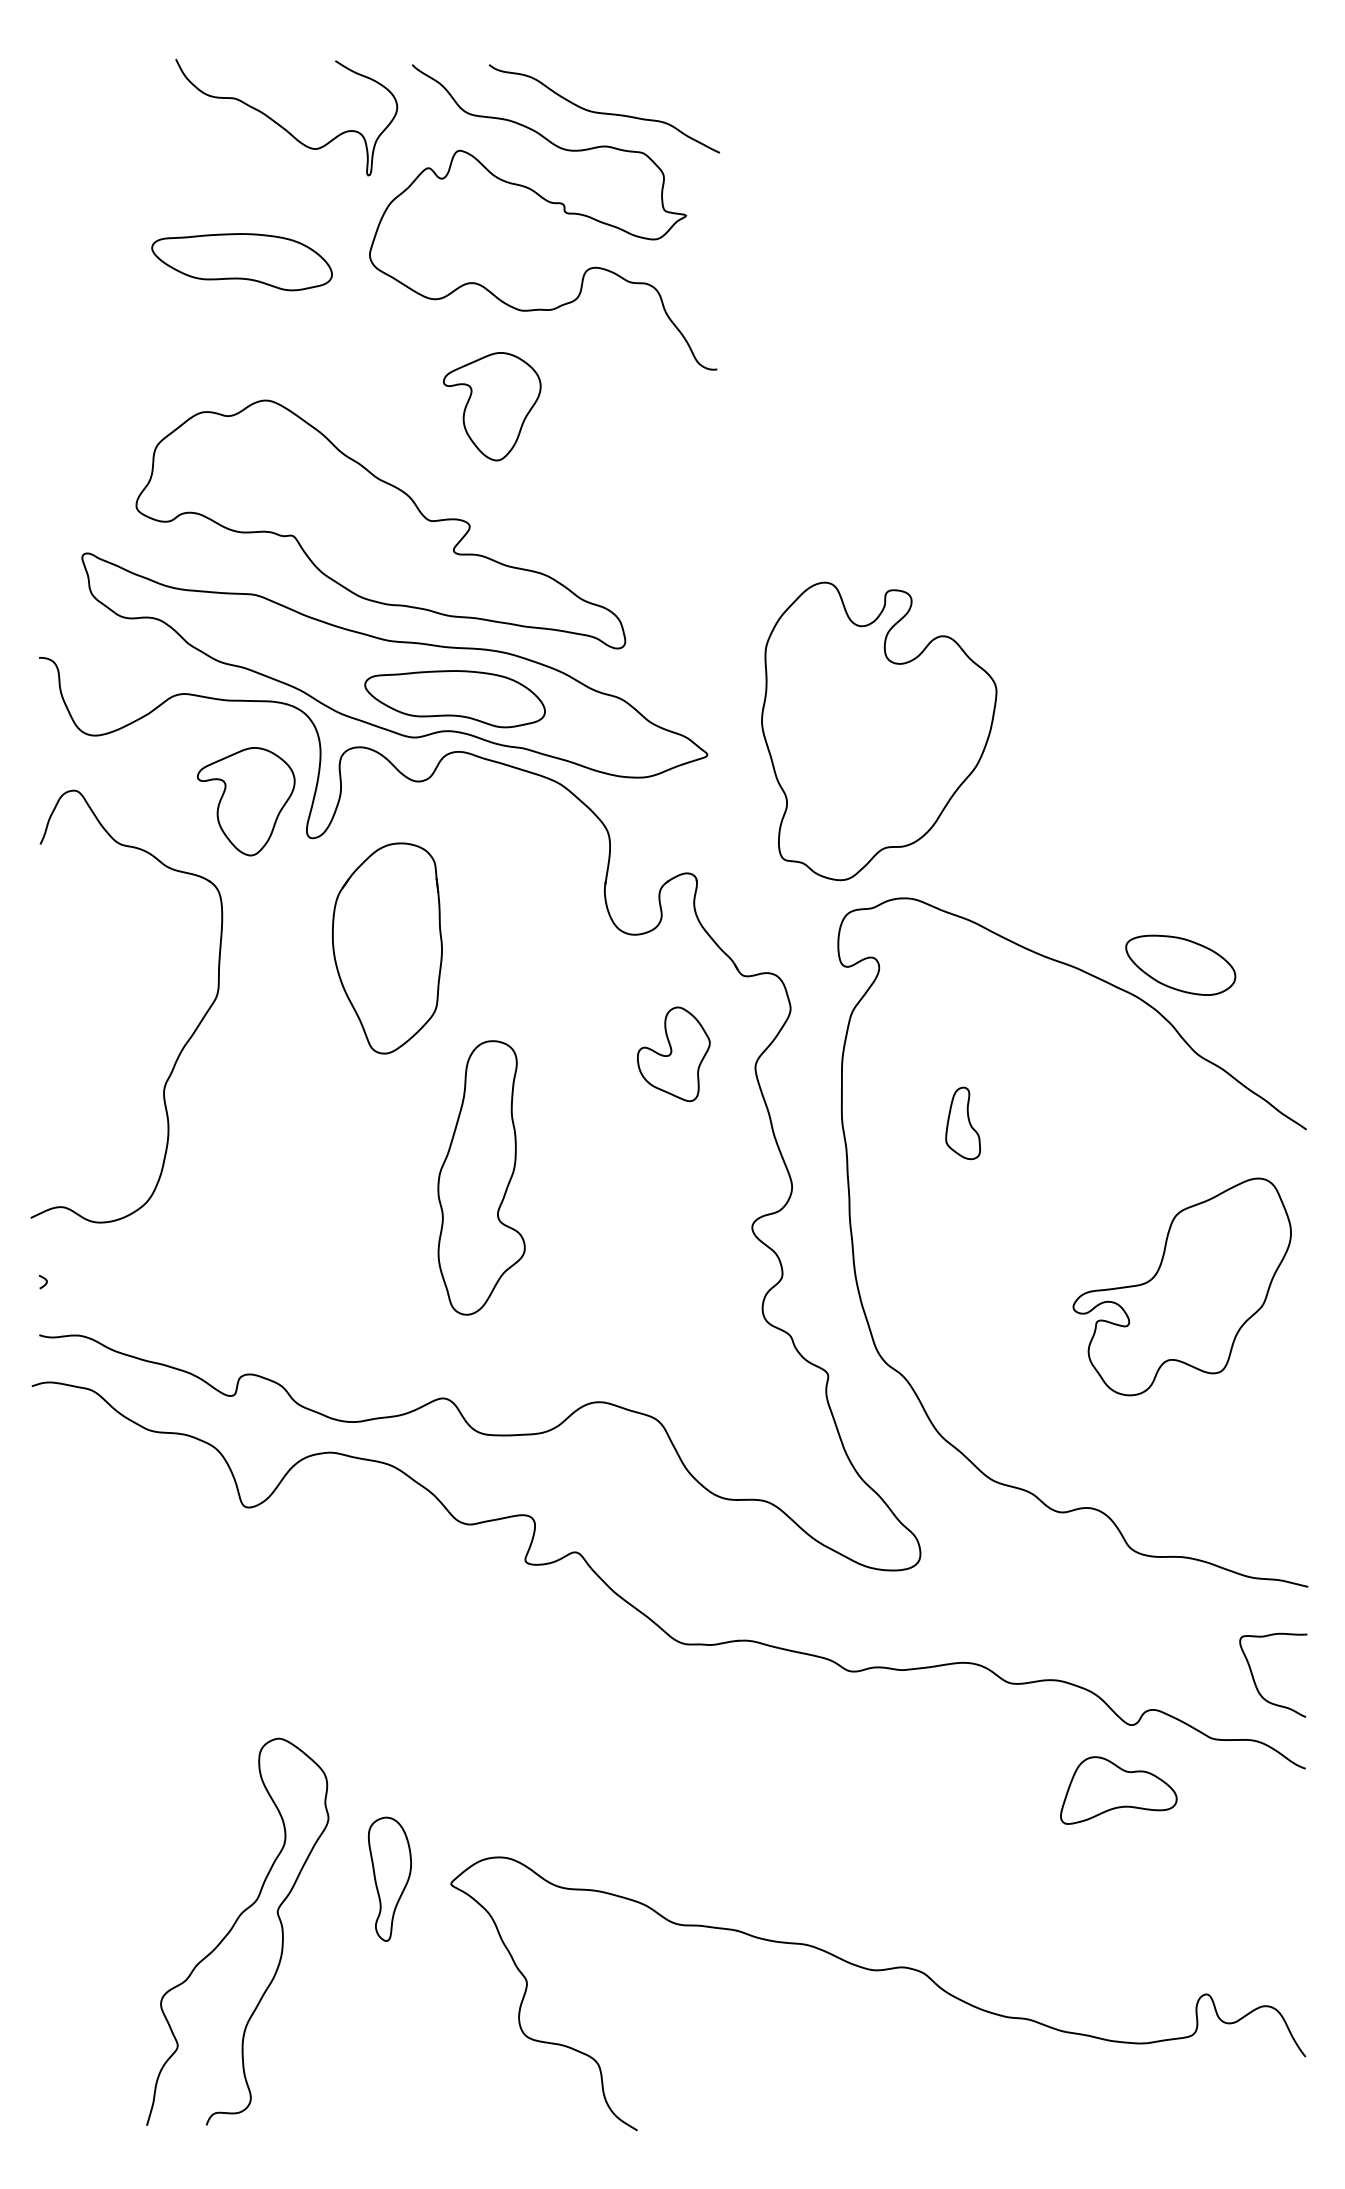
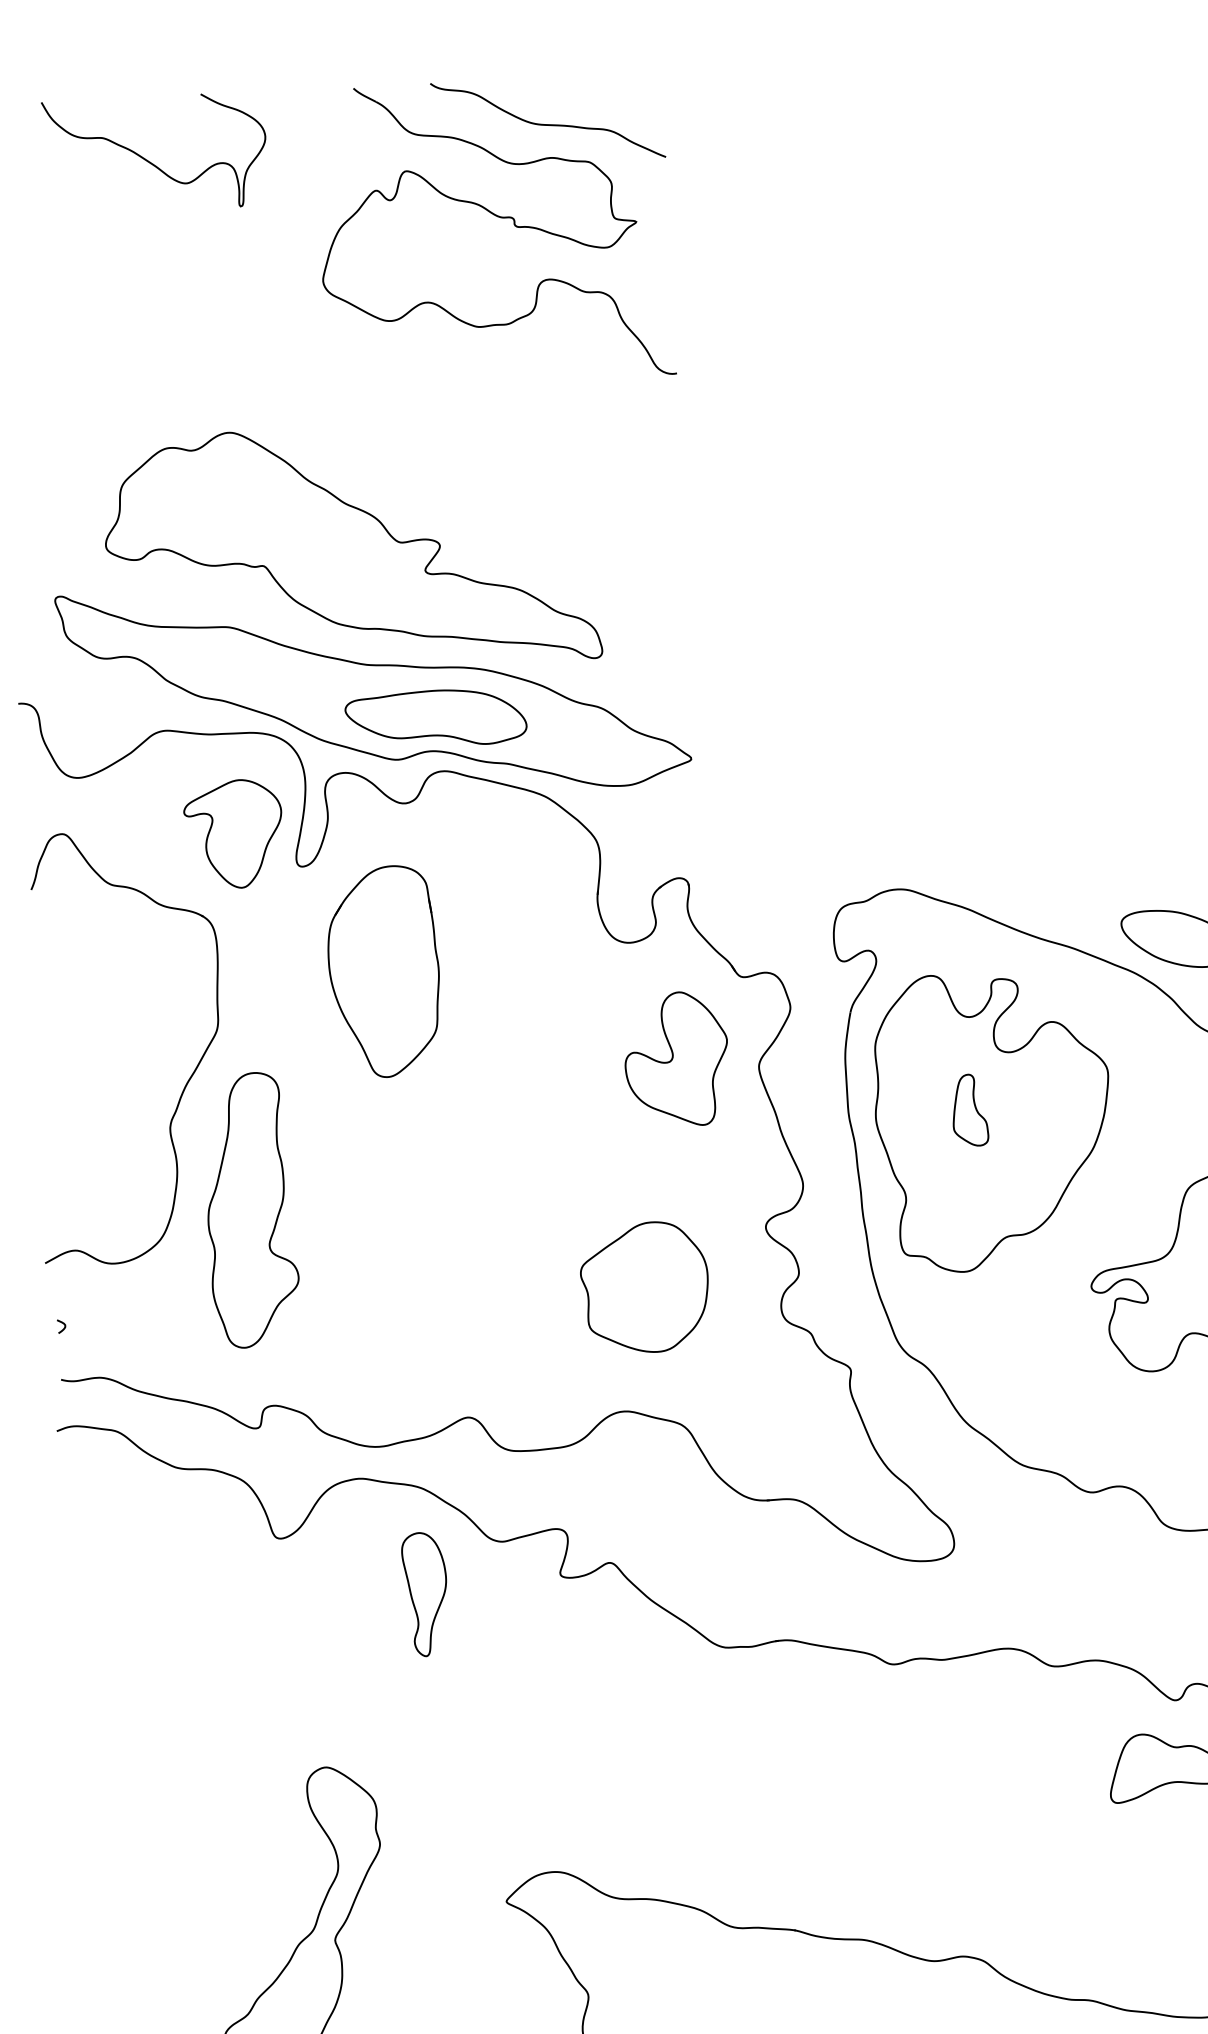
curve: (280, 124) -> (149, 161), moved
part: (241, 262) -> (195, 296), removed
part: (491, 406) -> (454, 424), removed
part: (879, 731) -> (993, 1121), moved
part: (673, 1054) -> (676, 1059), size x1.43
part: (481, 1177) -> (250, 1209), moved
part: (627, 1279) -> (644, 1287), added
part: (389, 1878) -> (425, 1593), moved

